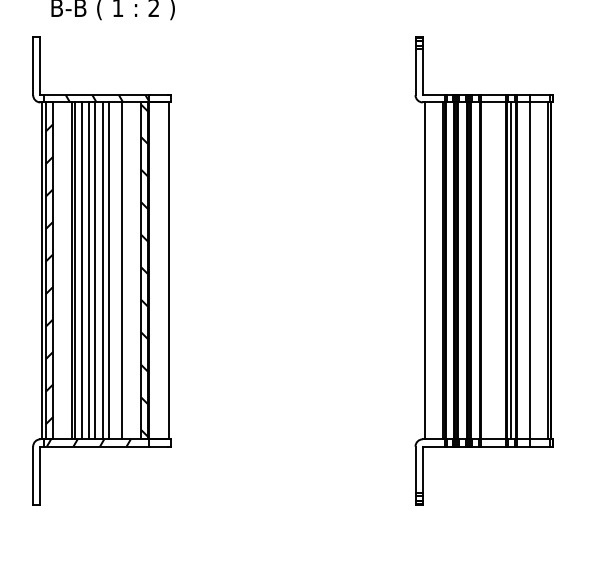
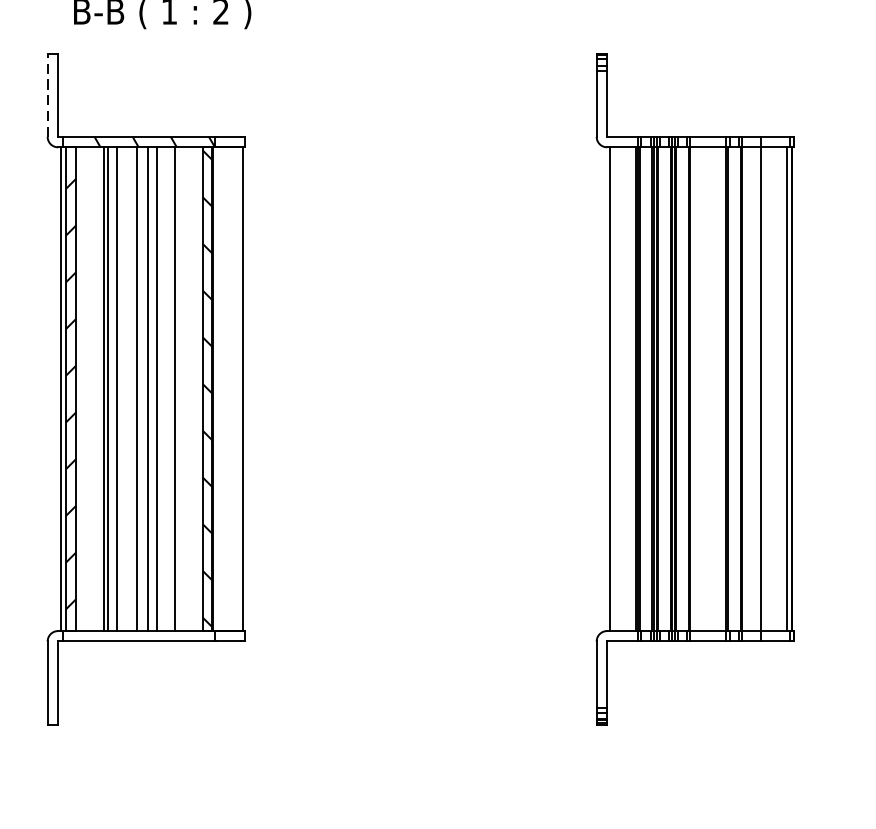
line: (33, 66) -> (48, 95), solid -> dashed
line: (88, 270) -> (127, 388), removed
line: (511, 270) -> (734, 388), removed
hatch: (88, 442) -> (127, 635), removed

